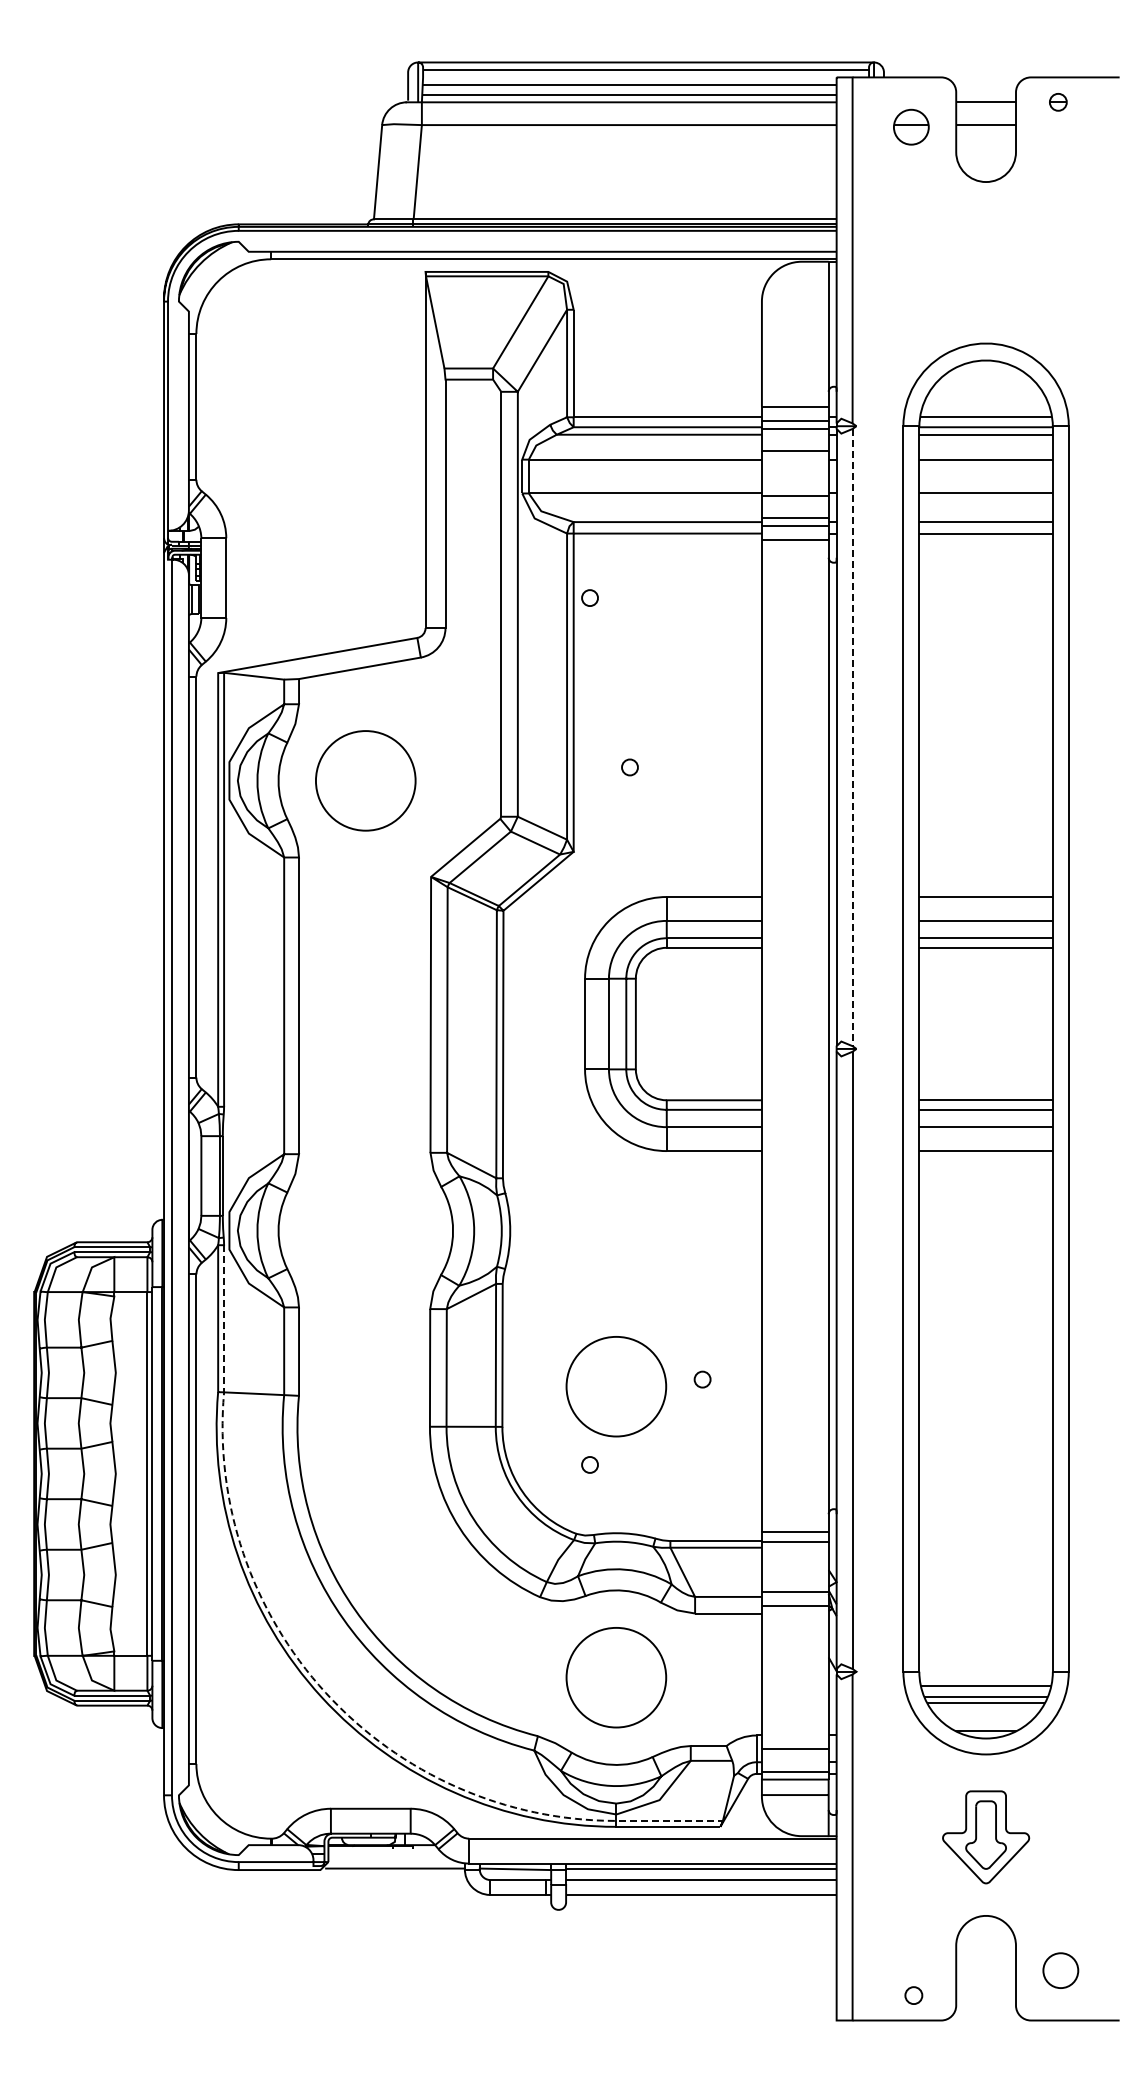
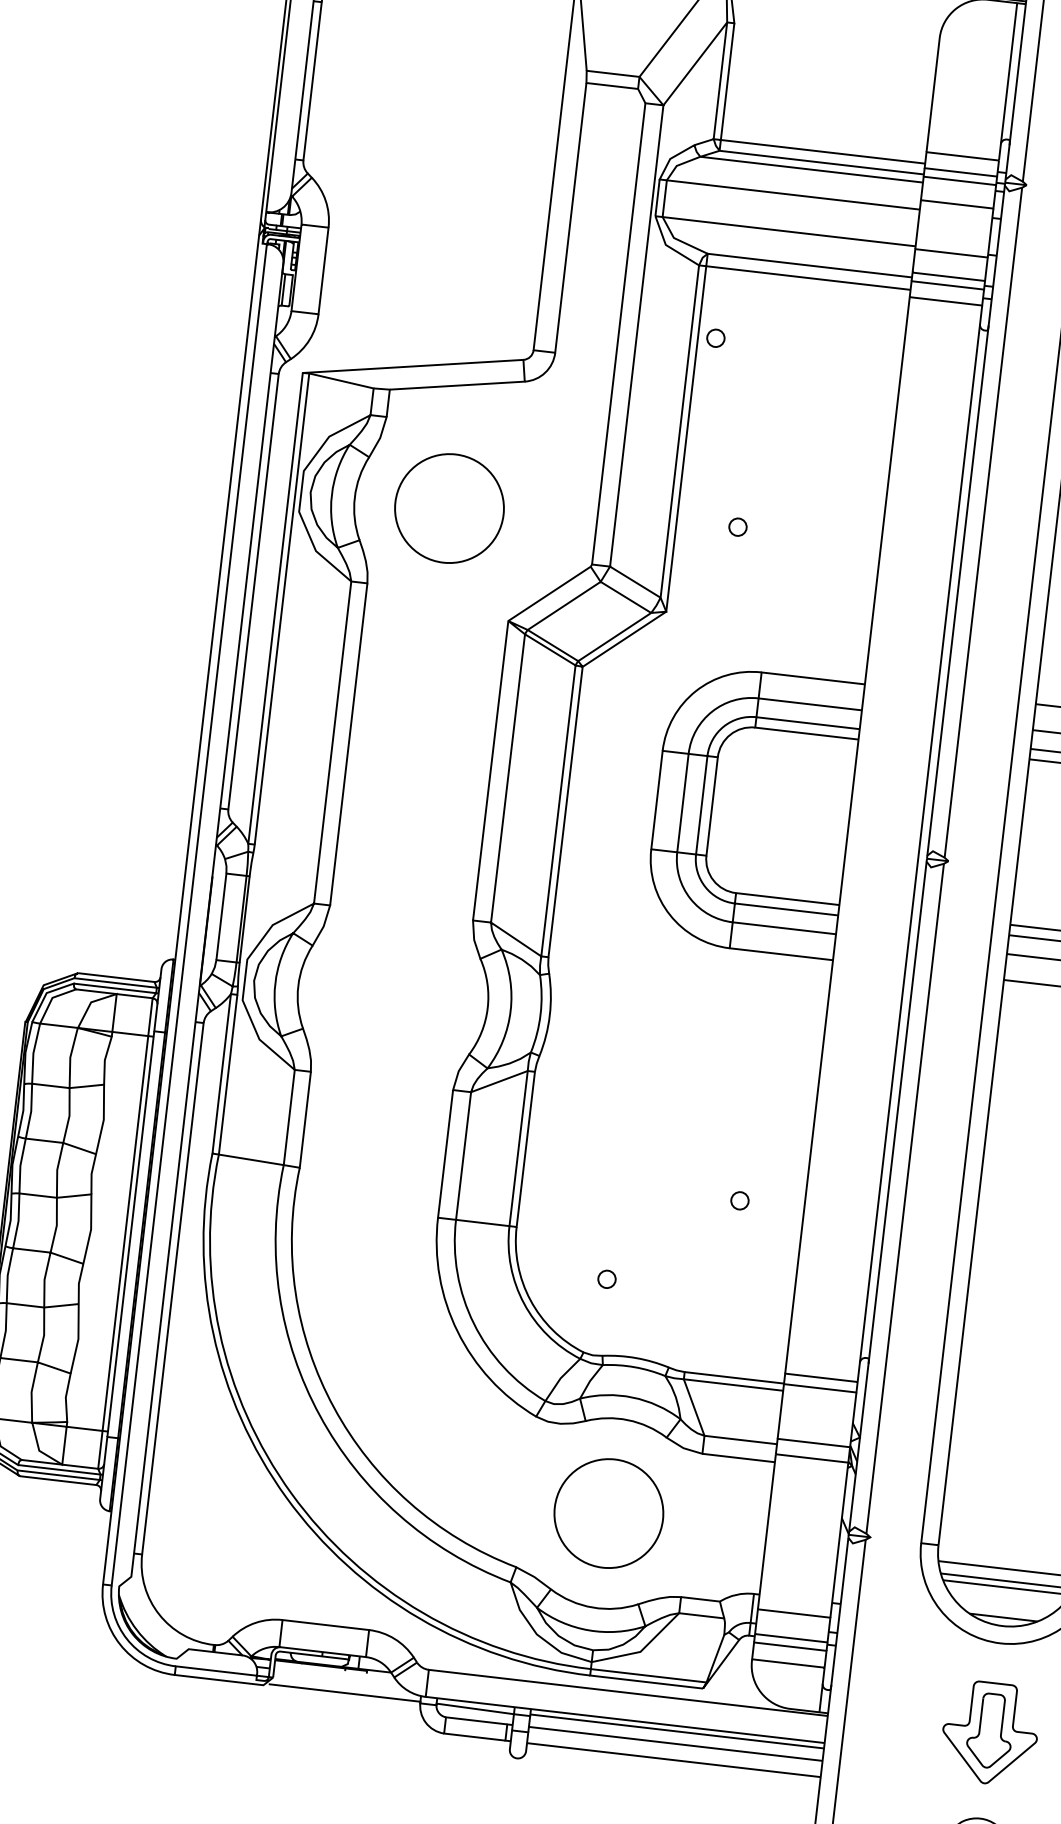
line: (852, 737) -> (983, 522), dashed -> solid
circle: (616, 1386) -> (645, 1197), removed
line: (314, 1679) -> (280, 1477), dashed -> solid

